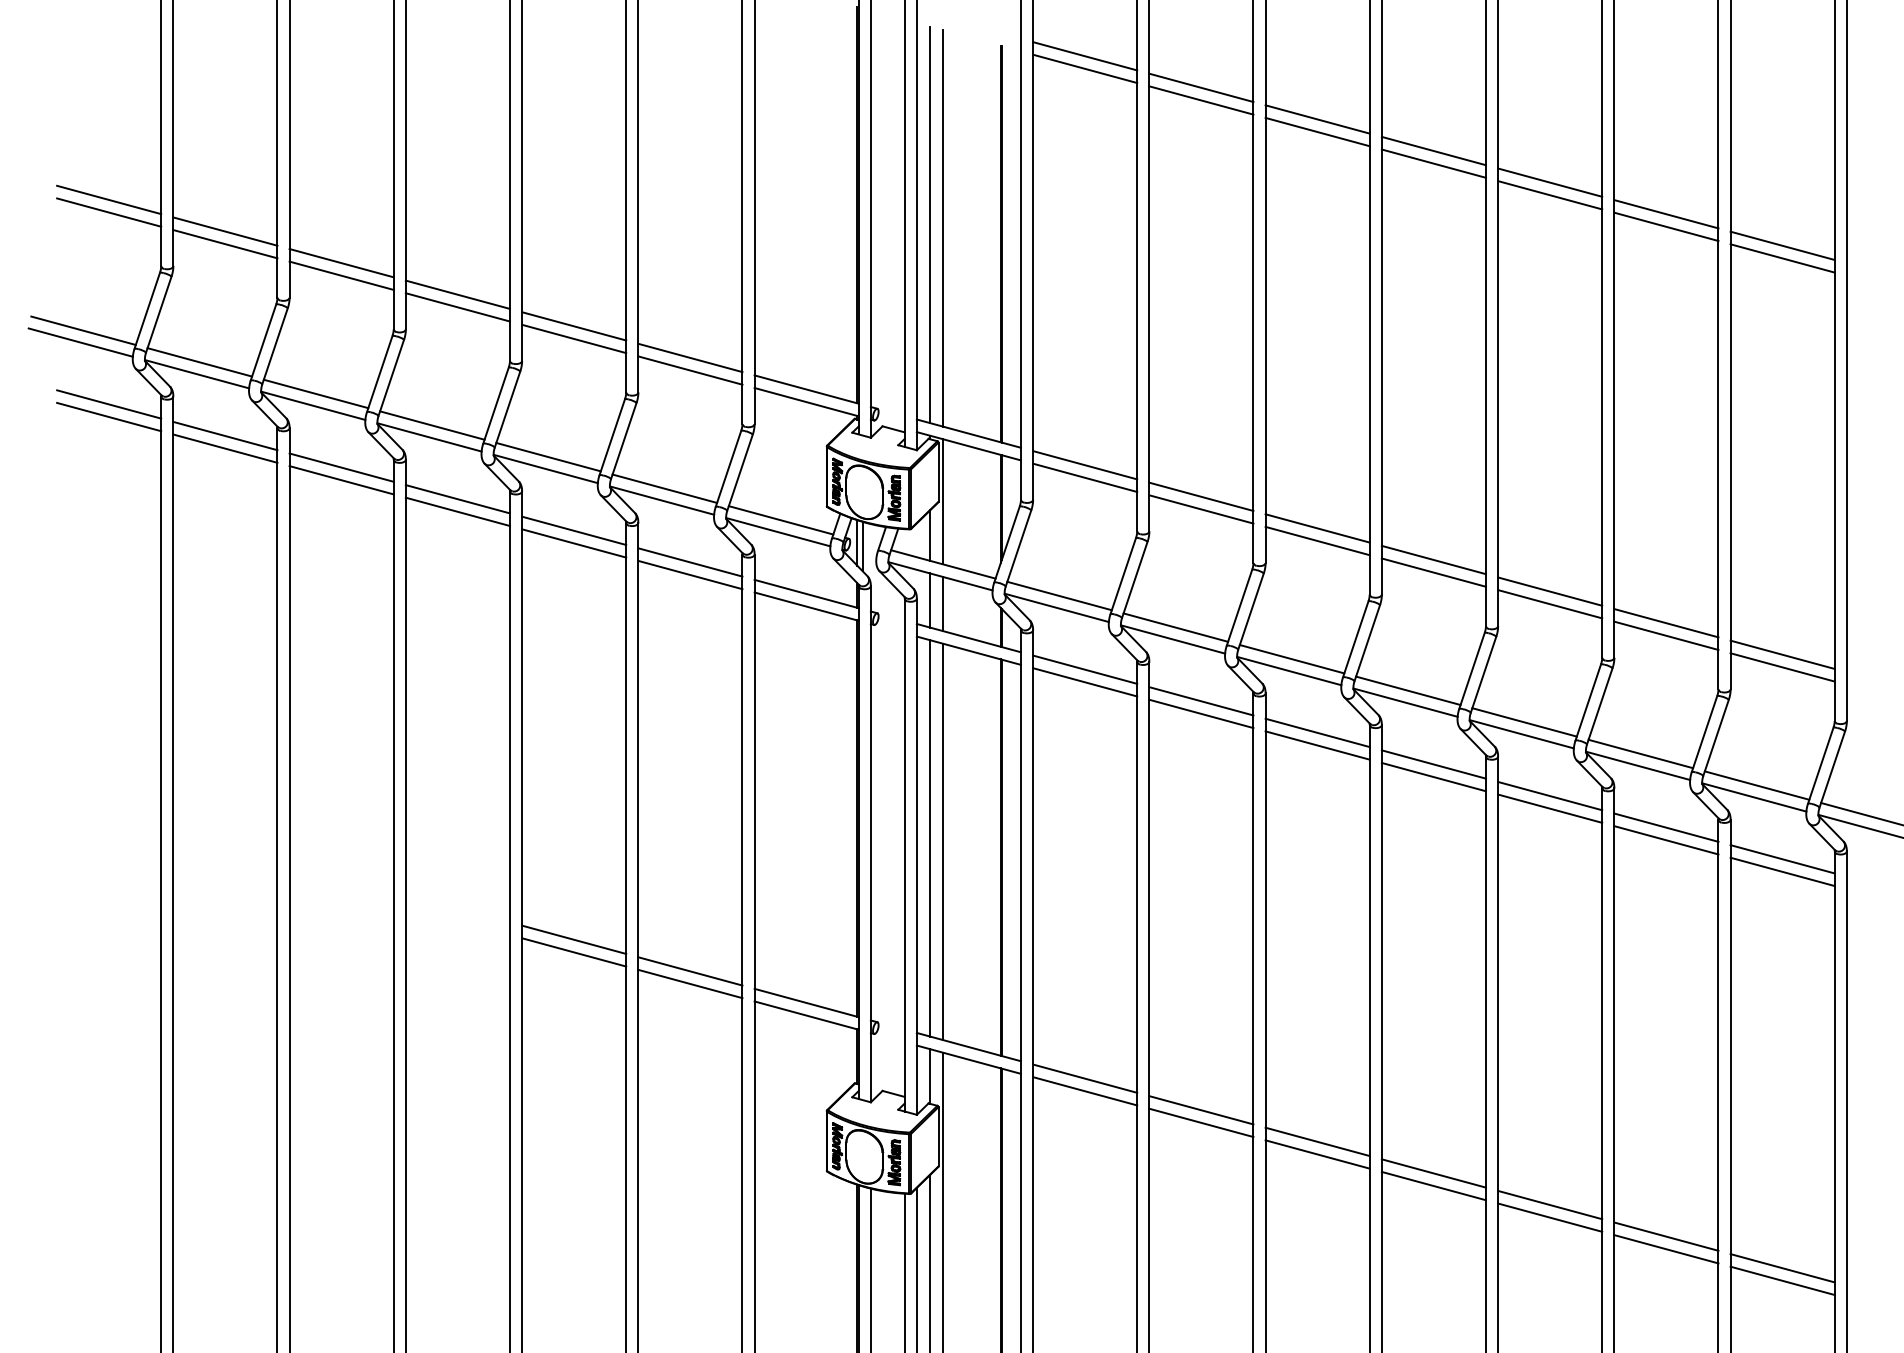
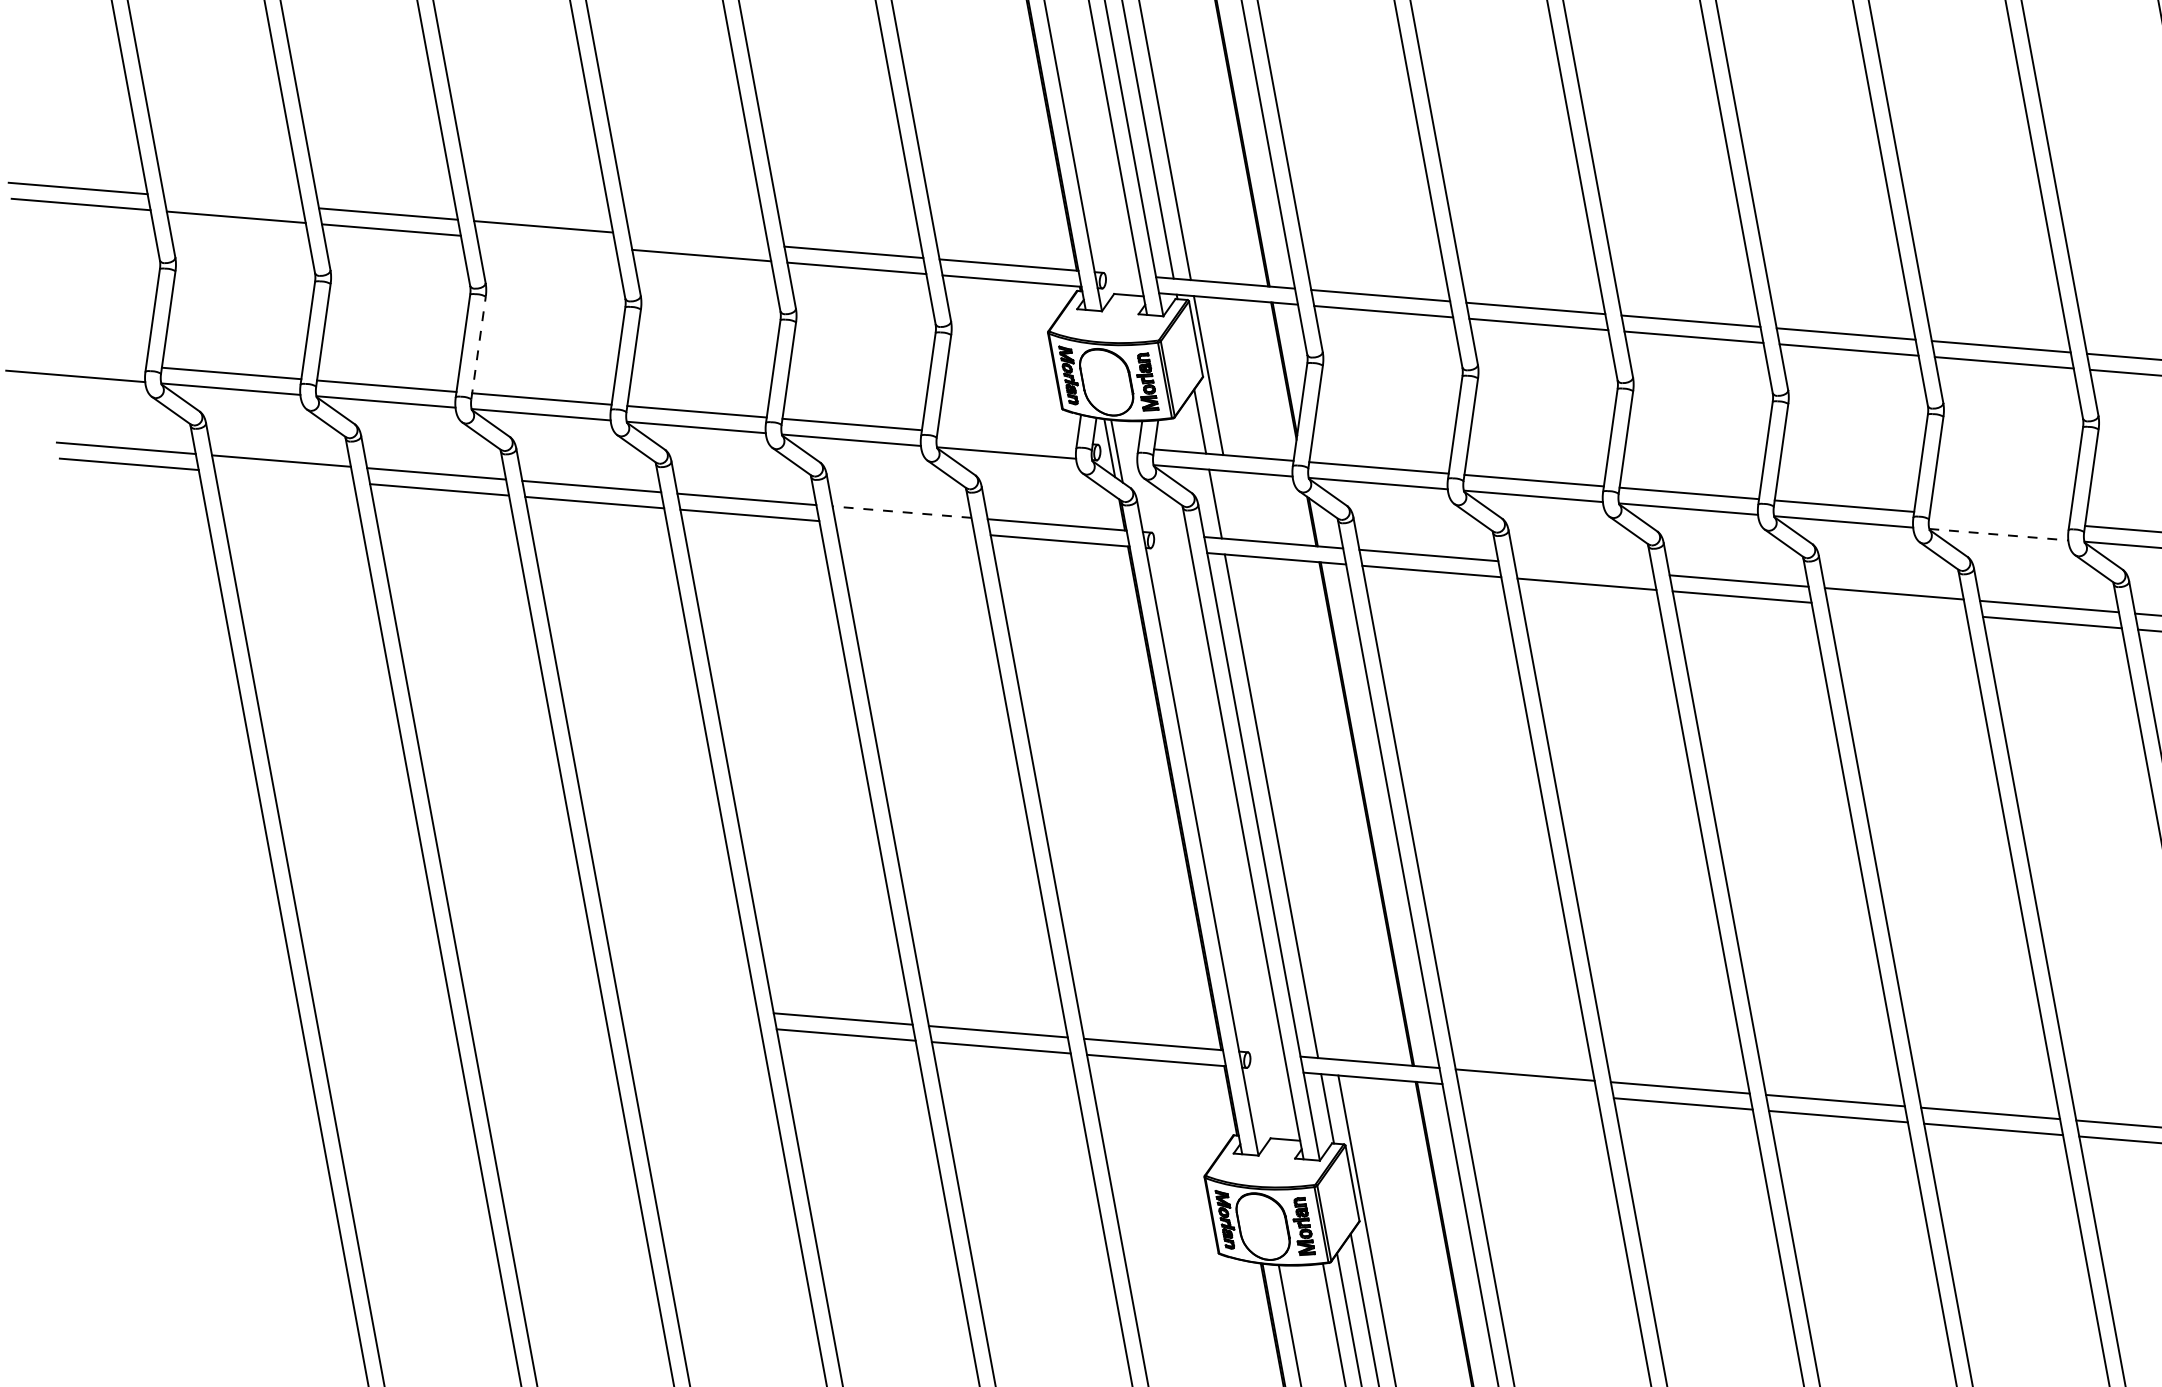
line: (225, 231) -> (233, 201), removed
line: (457, 307) -> (546, 243), removed
line: (574, 326) -> (699, 239), removed
line: (83, 330) -> (76, 360), removed
line: (391, 377) -> (478, 347), solid -> dashed
line: (225, 448) -> (284, 476), removed
line: (780, 520) -> (1006, 437), removed
line: (690, 562) -> (902, 512), solid -> dashed
line: (690, 574) -> (905, 527), removed
line: (942, 603) -> (1232, 504), removed
line: (1201, 701) -> (1584, 568), removed
line: (1524, 722) -> (1999, 519), removed
line: (1521, 734) -> (1998, 535), solid -> dashed
line: (1433, 776) -> (1896, 609), removed
line: (942, 841) -> (1288, 807), removed
line: (1085, 1091) -> (1528, 1091), removed

